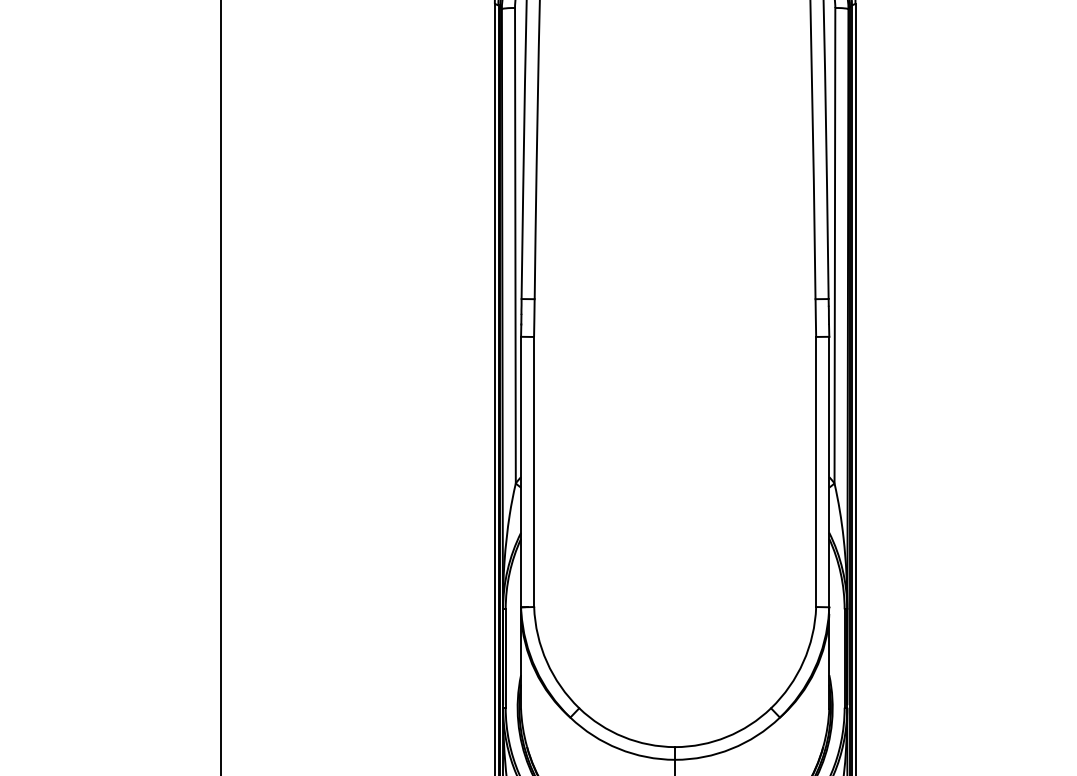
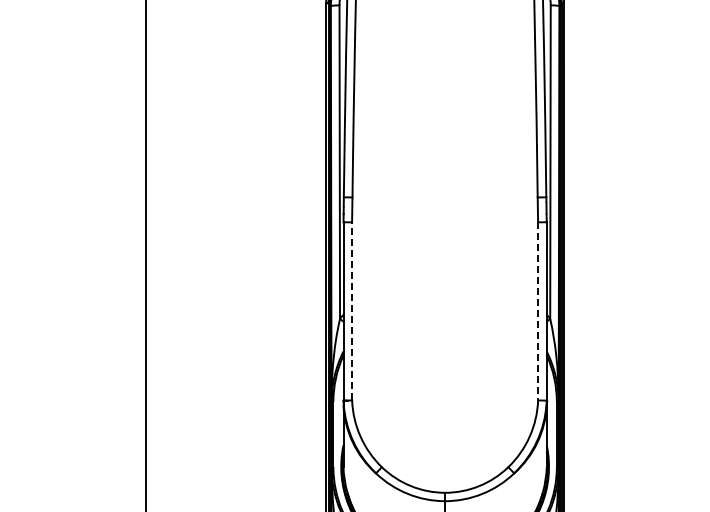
line: (534, 470) -> (352, 310), solid -> dashed
line: (816, 472) -> (538, 311), solid -> dashed

